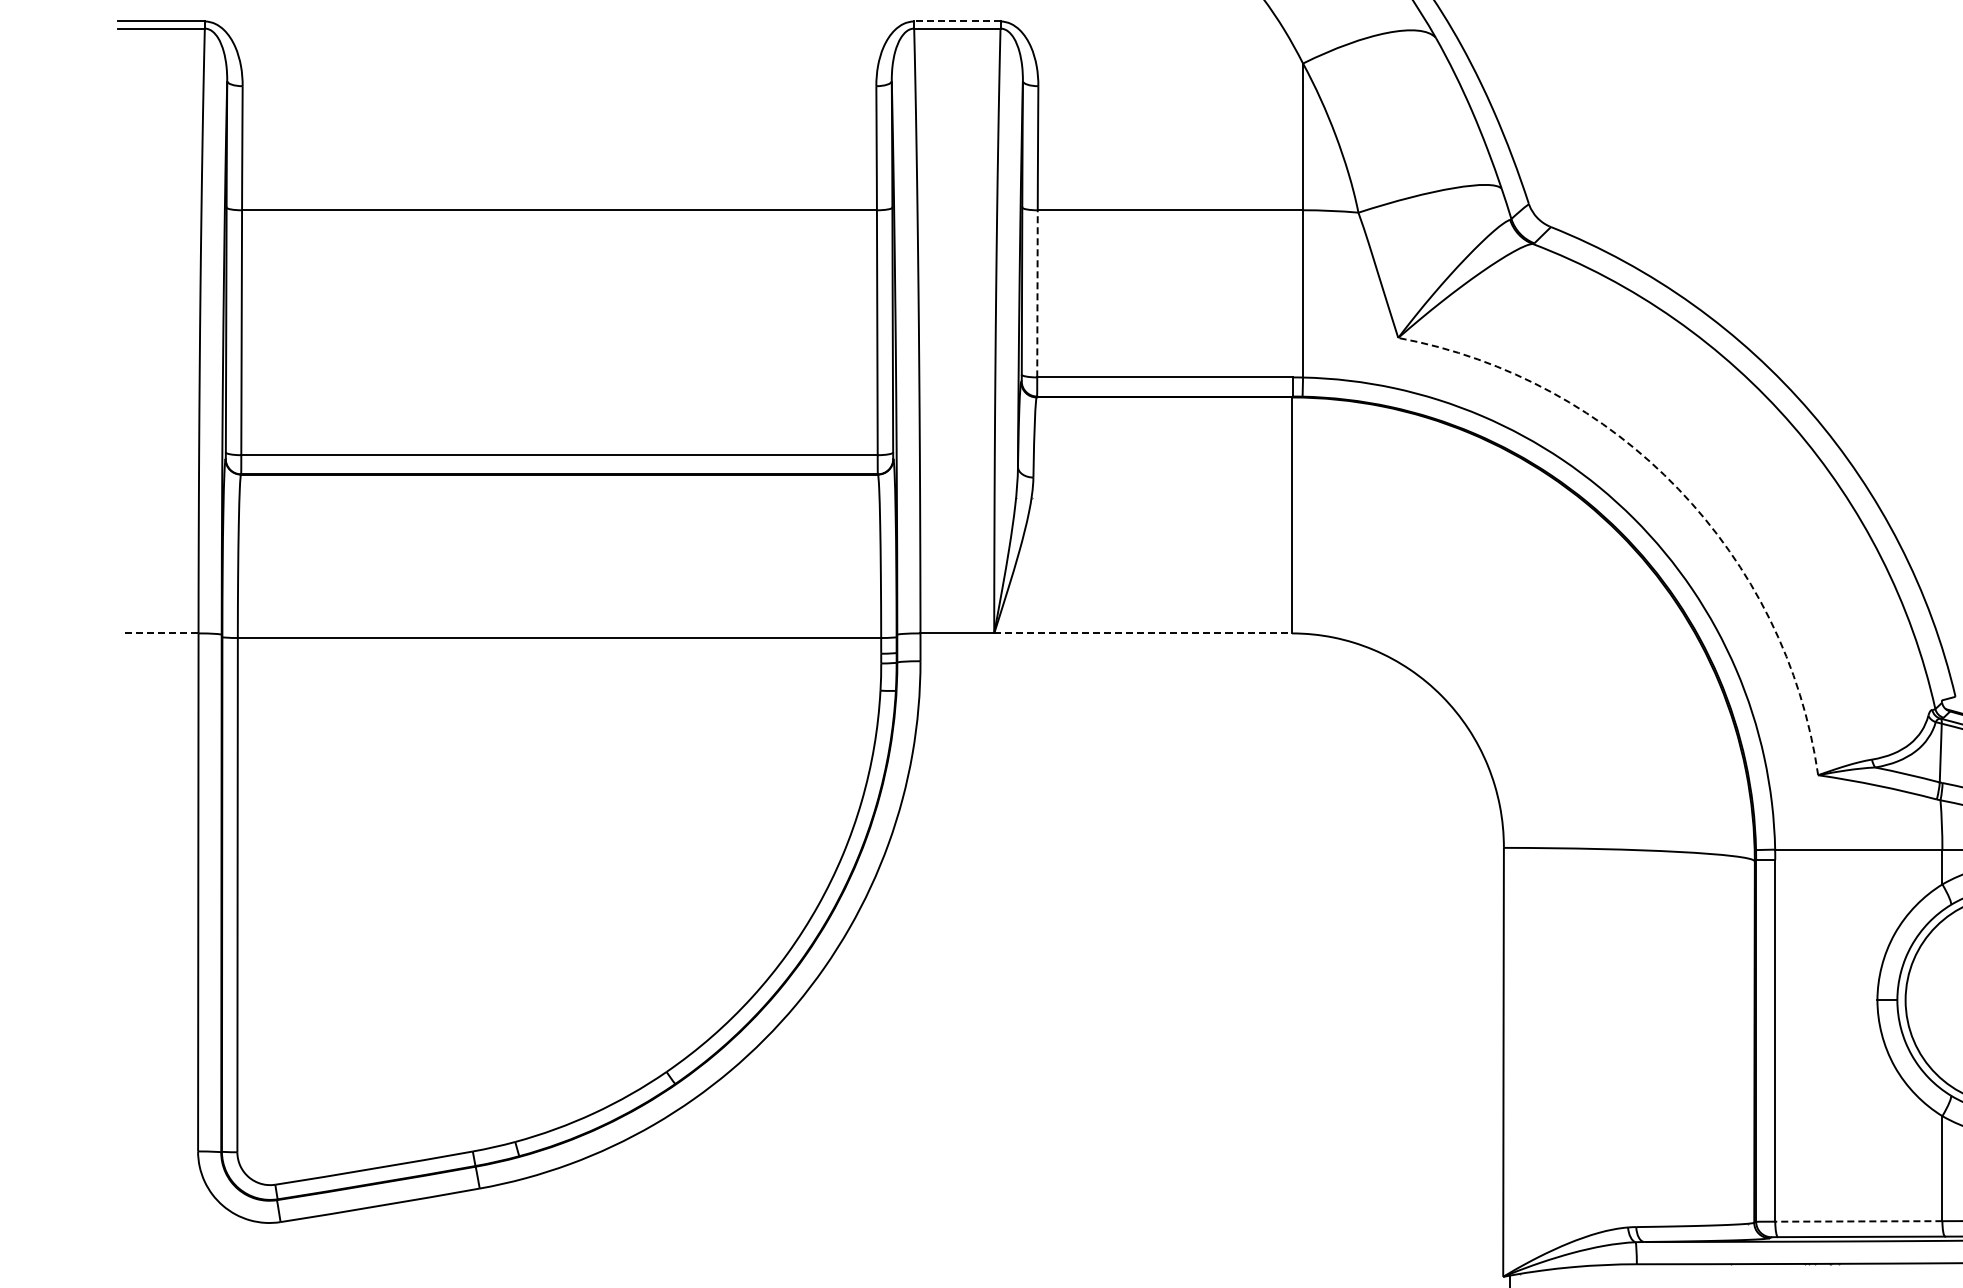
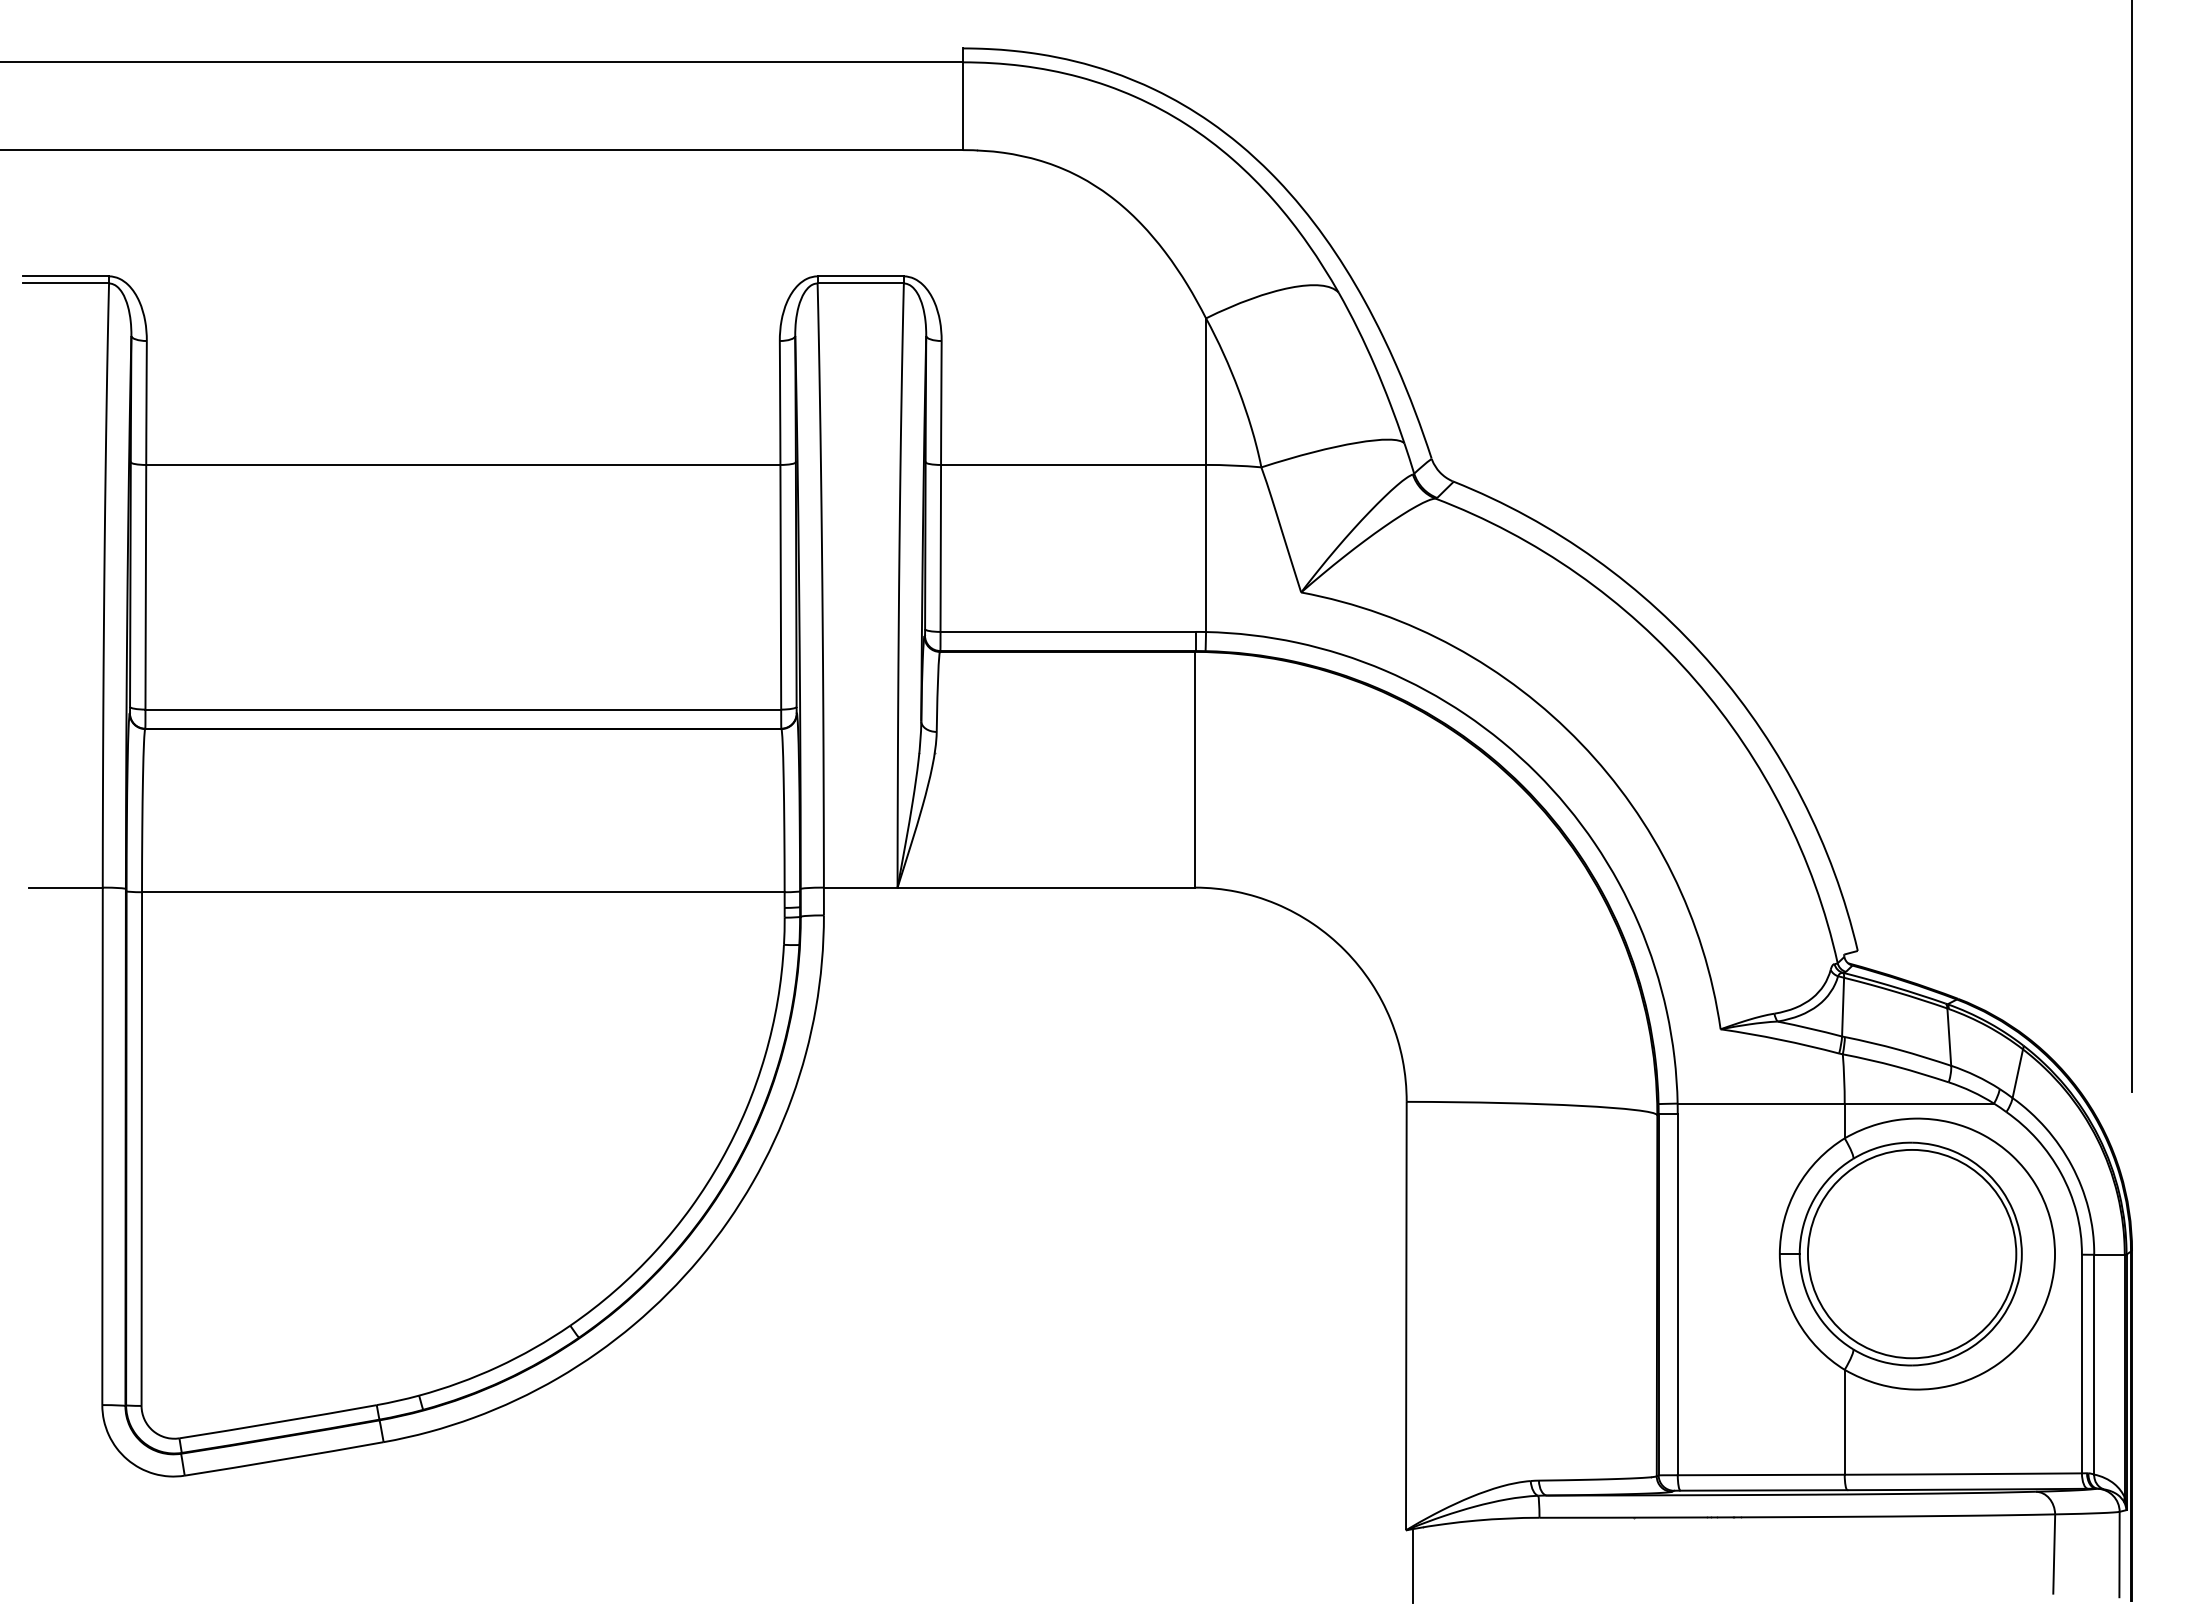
line: (957, 21) -> (860, 276), dashed -> solid
line: (1037, 292) -> (940, 547), dashed -> solid
arc: (1678, 489) -> (1581, 743), dashed -> solid
line: (161, 633) -> (65, 887), dashed -> solid
line: (1143, 633) -> (1046, 887), dashed -> solid
line: (1858, 1221) -> (1760, 1475), dashed -> solid

